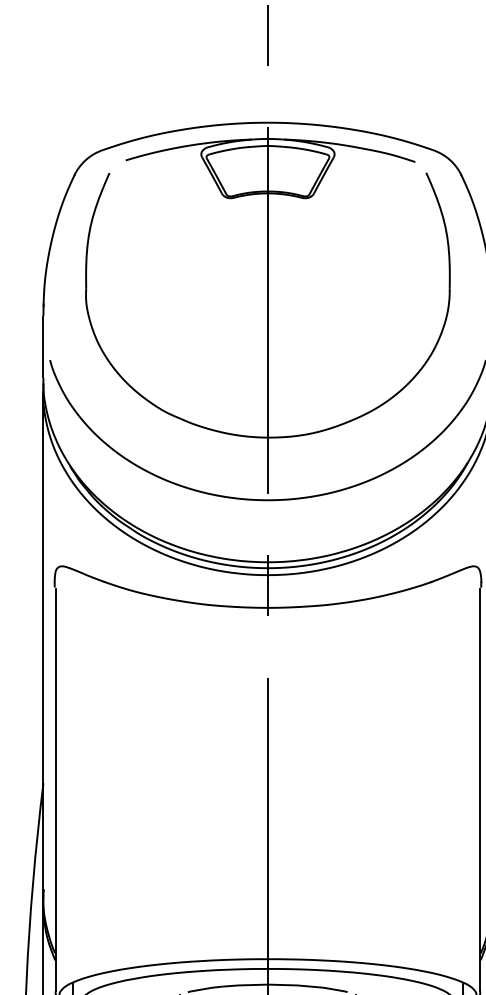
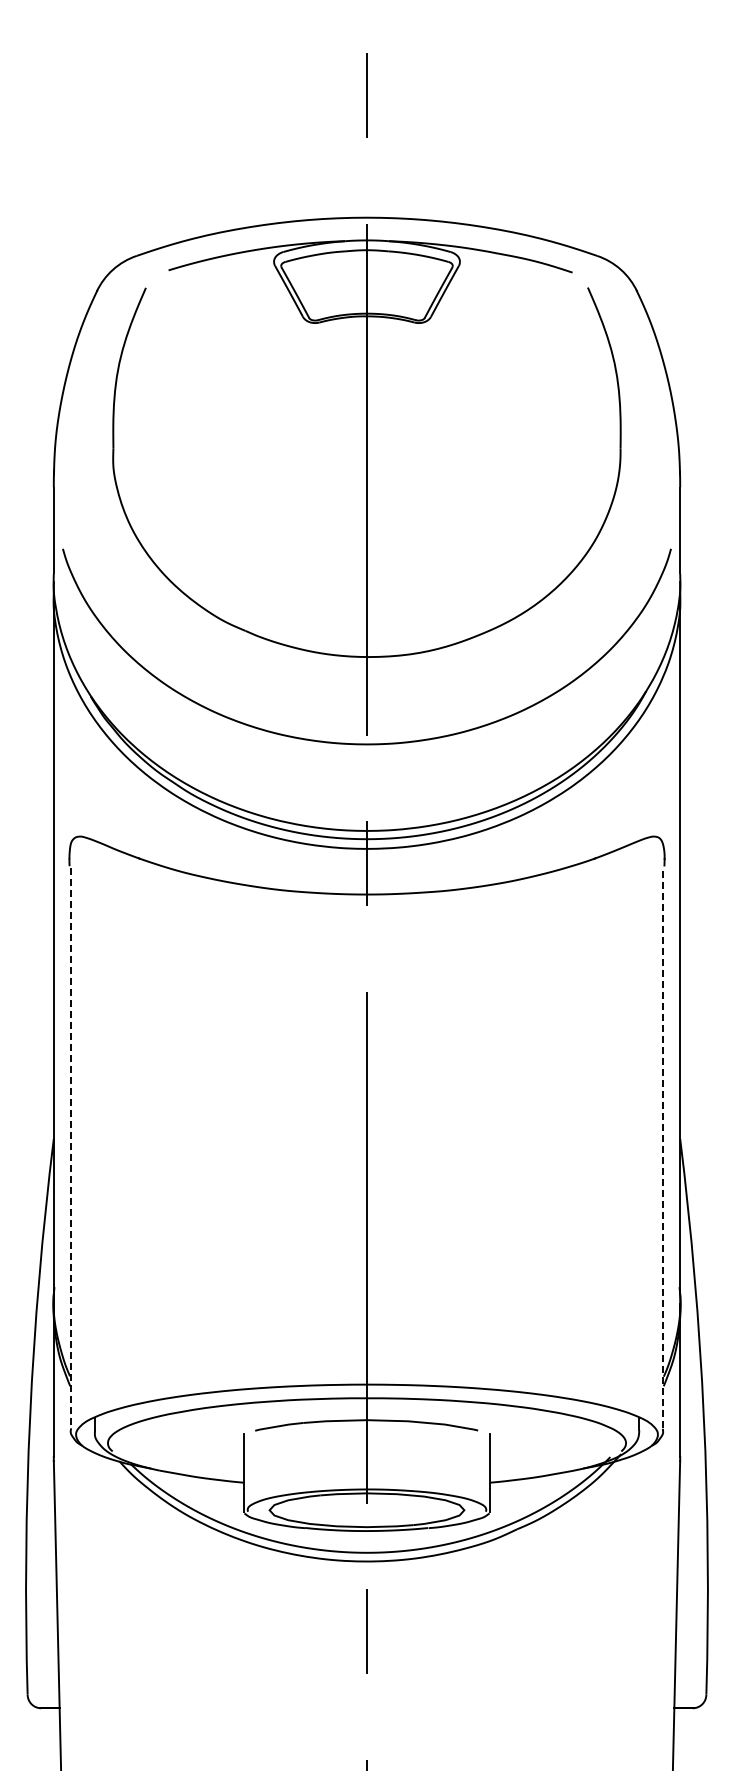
line: (55, 789) -> (70, 1148), solid -> dashed
line: (480, 789) -> (663, 1148), solid -> dashed

